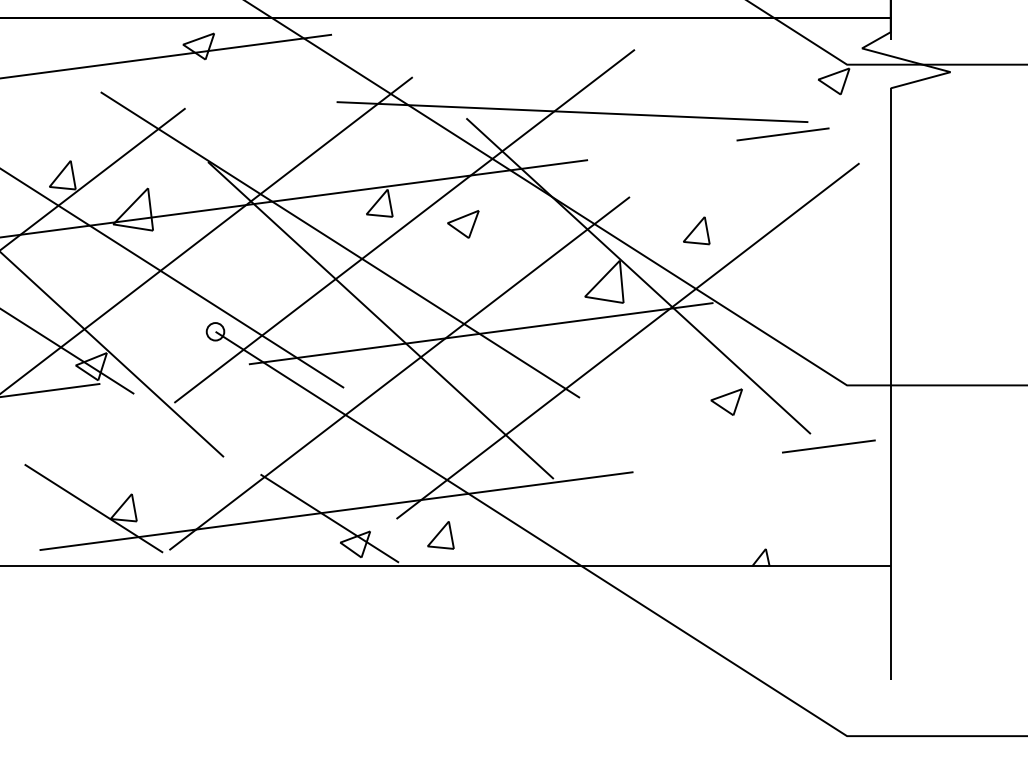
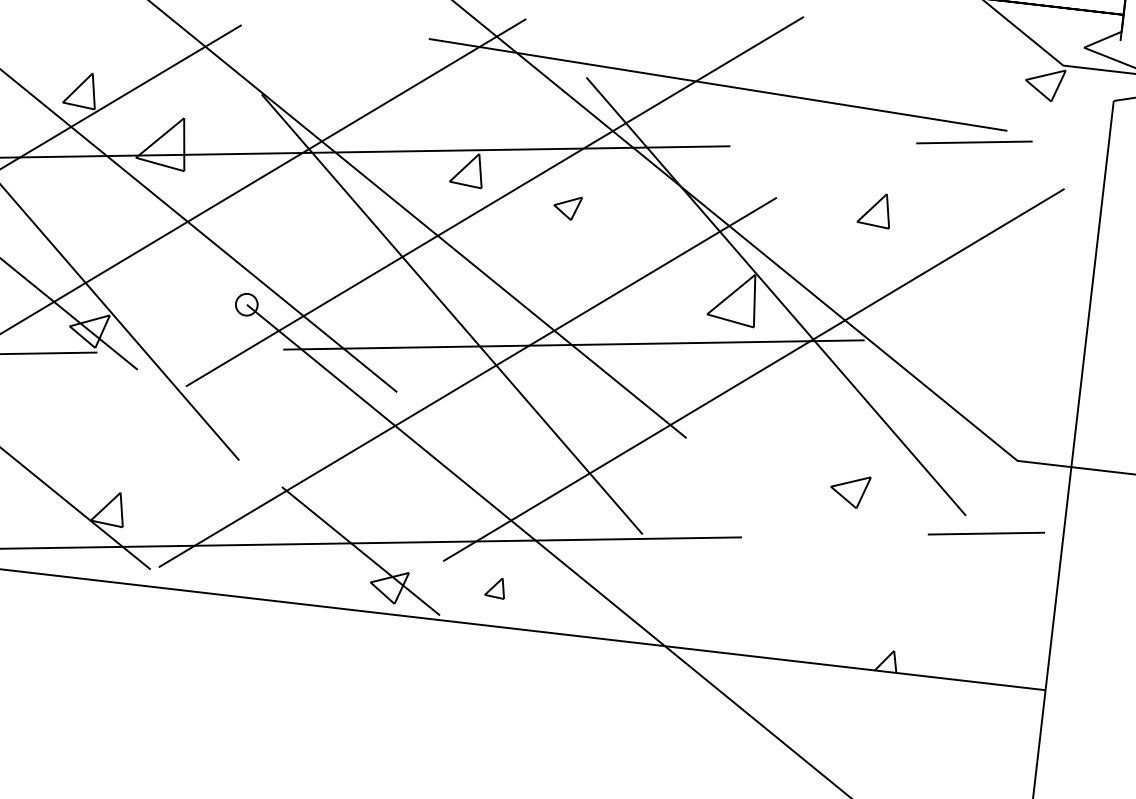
part: (463, 224) -> (567, 207), size x0.7
part: (696, 230) -> (874, 209), moved
part: (726, 401) -> (849, 490), moved
part: (440, 535) -> (495, 587), size x0.6

